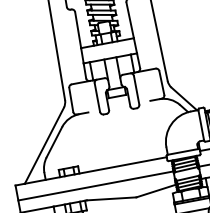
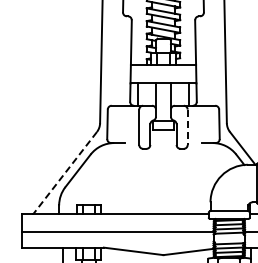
line: (136, 90) -> (187, 127), solid -> dashed
line: (44, 145) -> (65, 172), solid -> dashed

